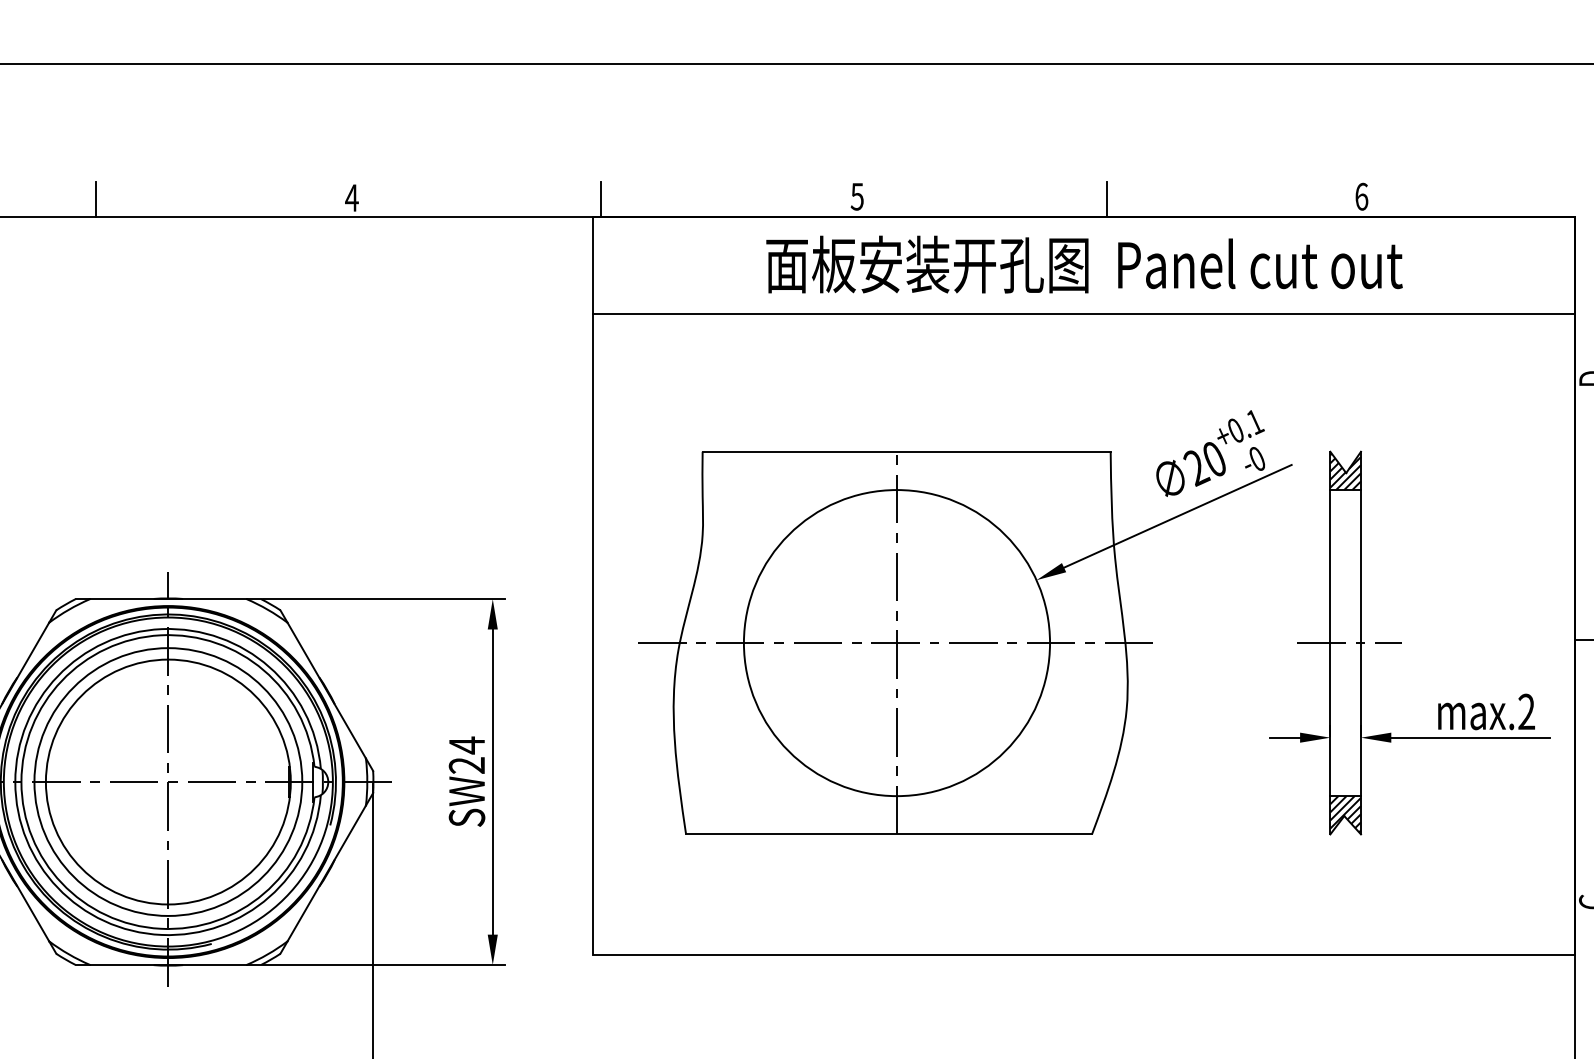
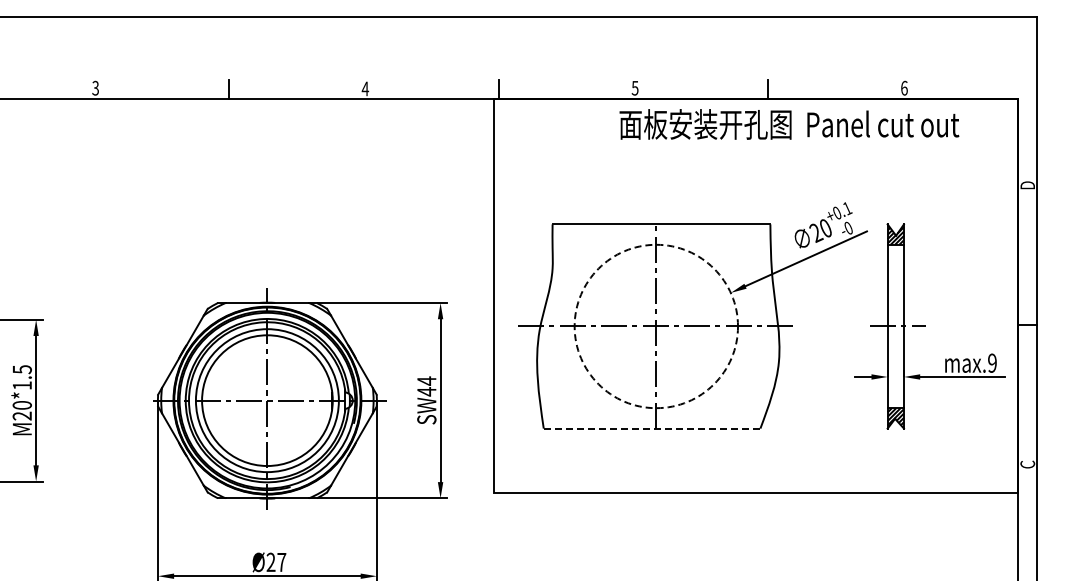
text: (1084, 264) -> (789, 124), moved
line: (1082, 313) -> (755, 150), removed
circle: (897, 643) -> (656, 326), solid -> dashed
text: (1526, 712) -> (992, 363), max.2 -> max.9
text: (466, 764) -> (426, 391), SW24 -> SW44
line: (889, 834) -> (652, 428), solid -> dashed

